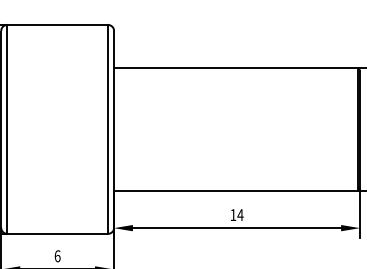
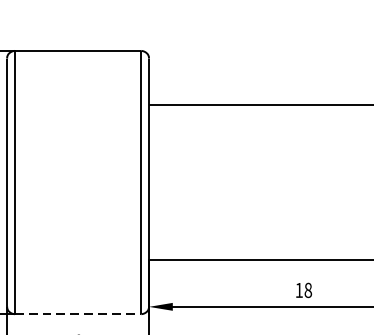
text: (240, 215) -> (308, 290), 14 -> 18
line: (58, 234) -> (79, 314), solid -> dashed

